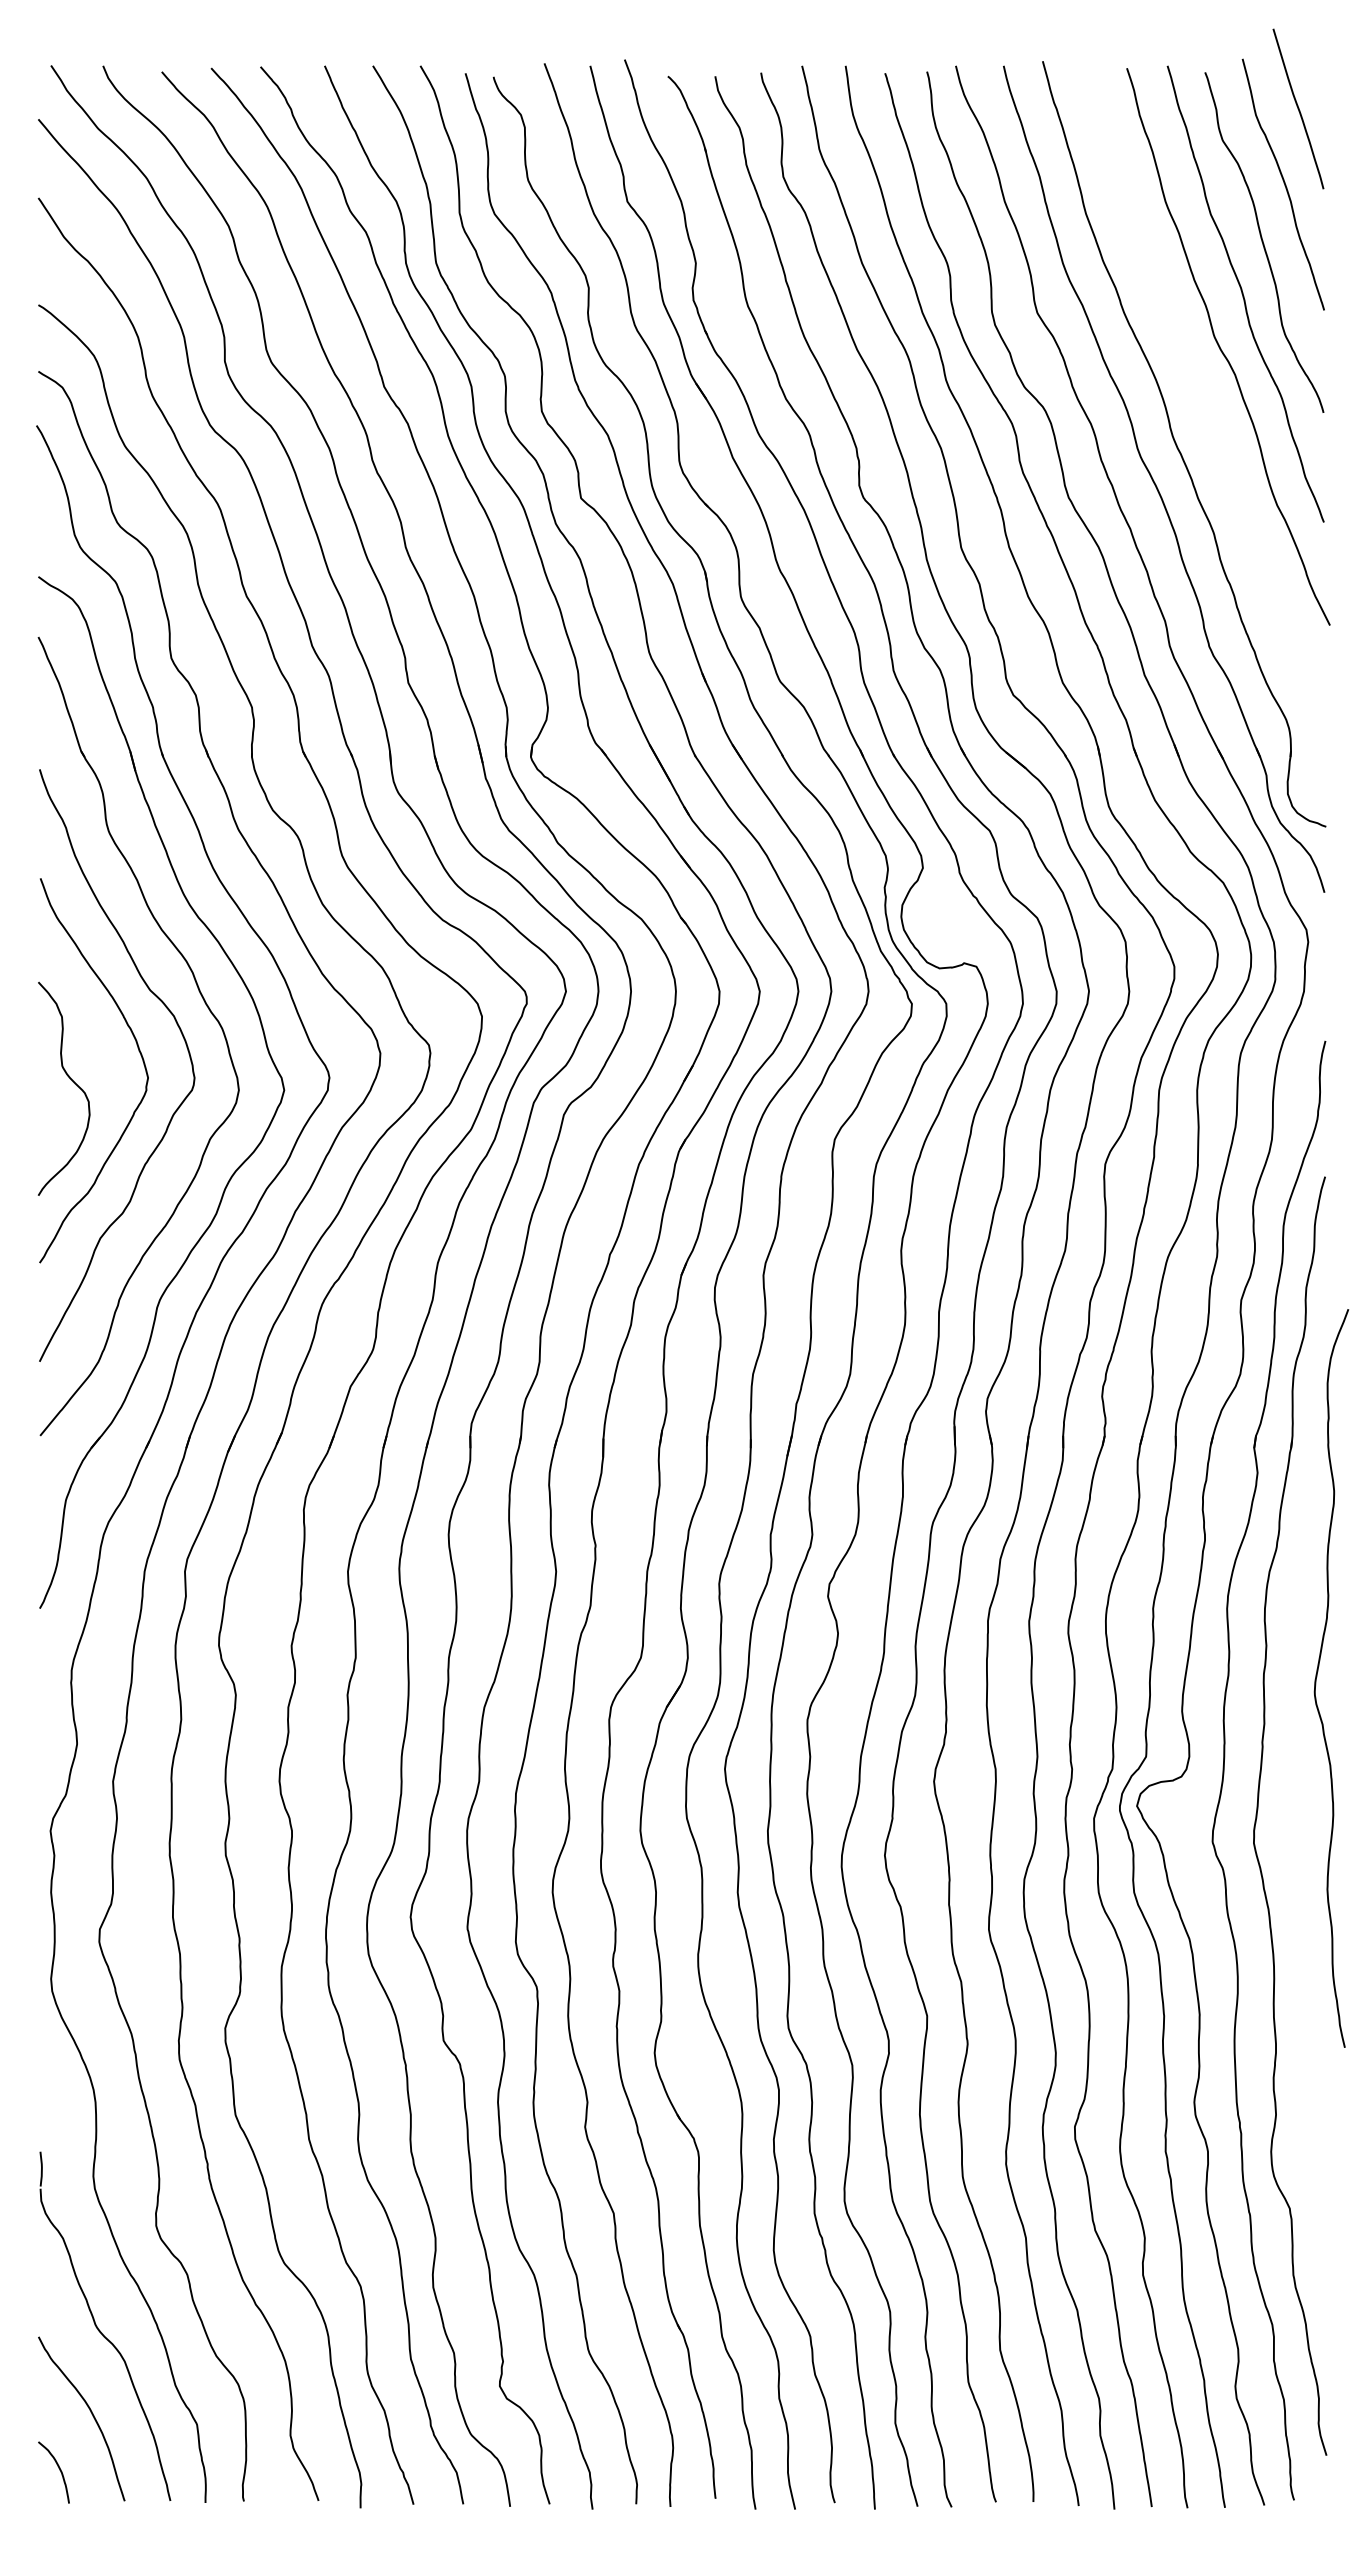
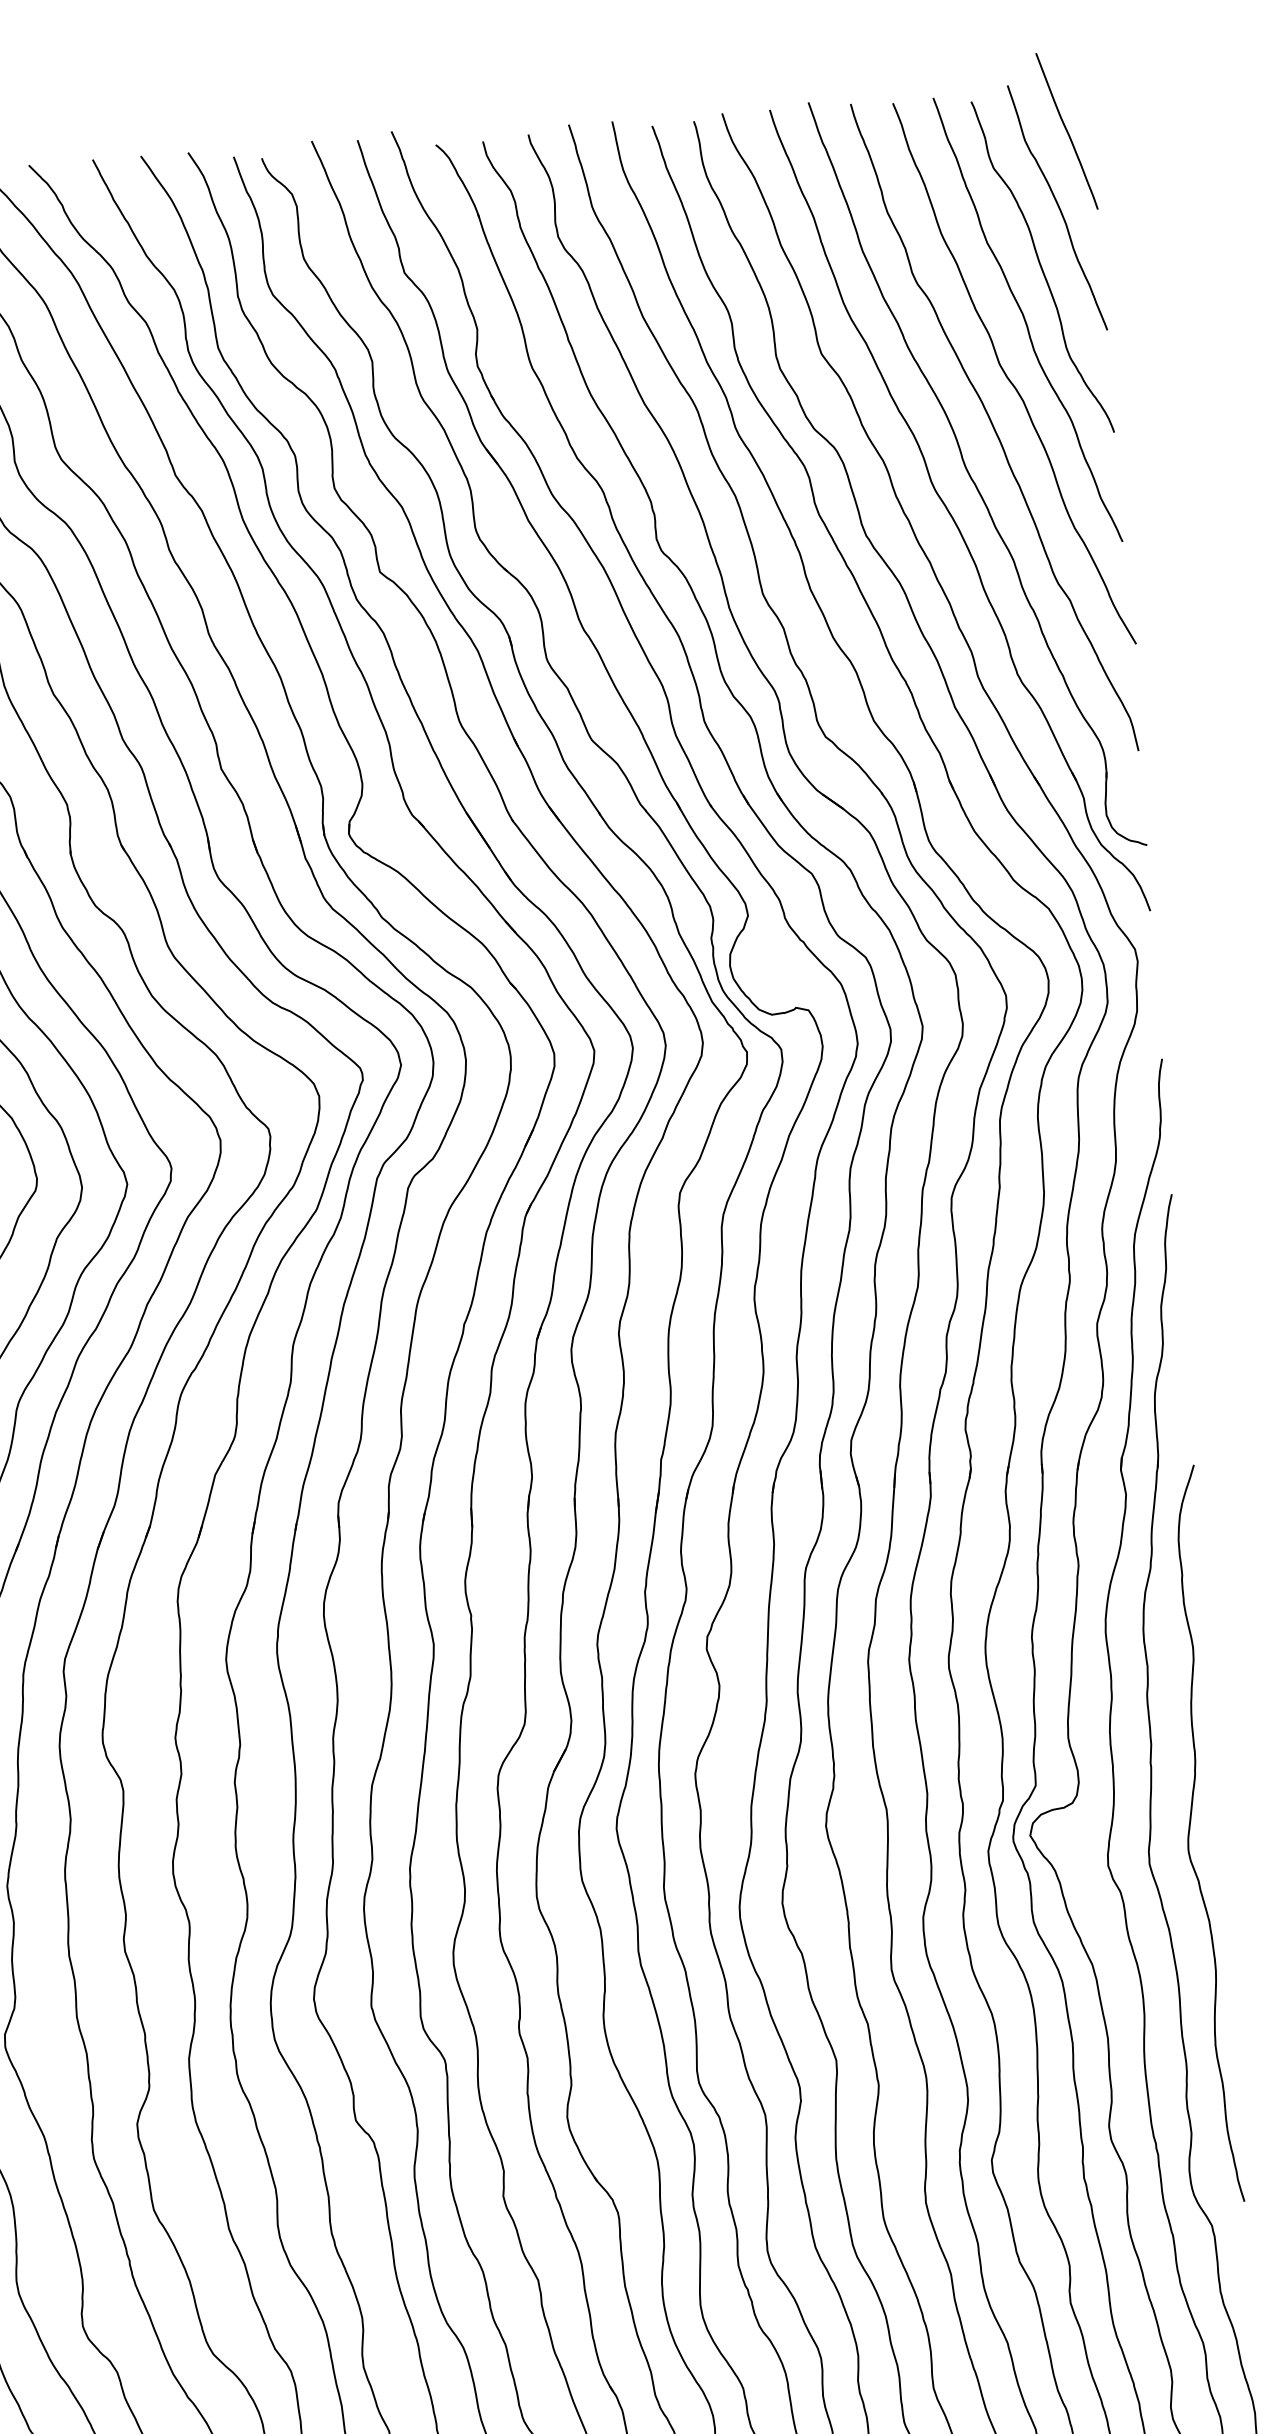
curve: (1204, 398) -> (994, 426), added
curve: (1317, 1677) -> (1190, 1834), moved

